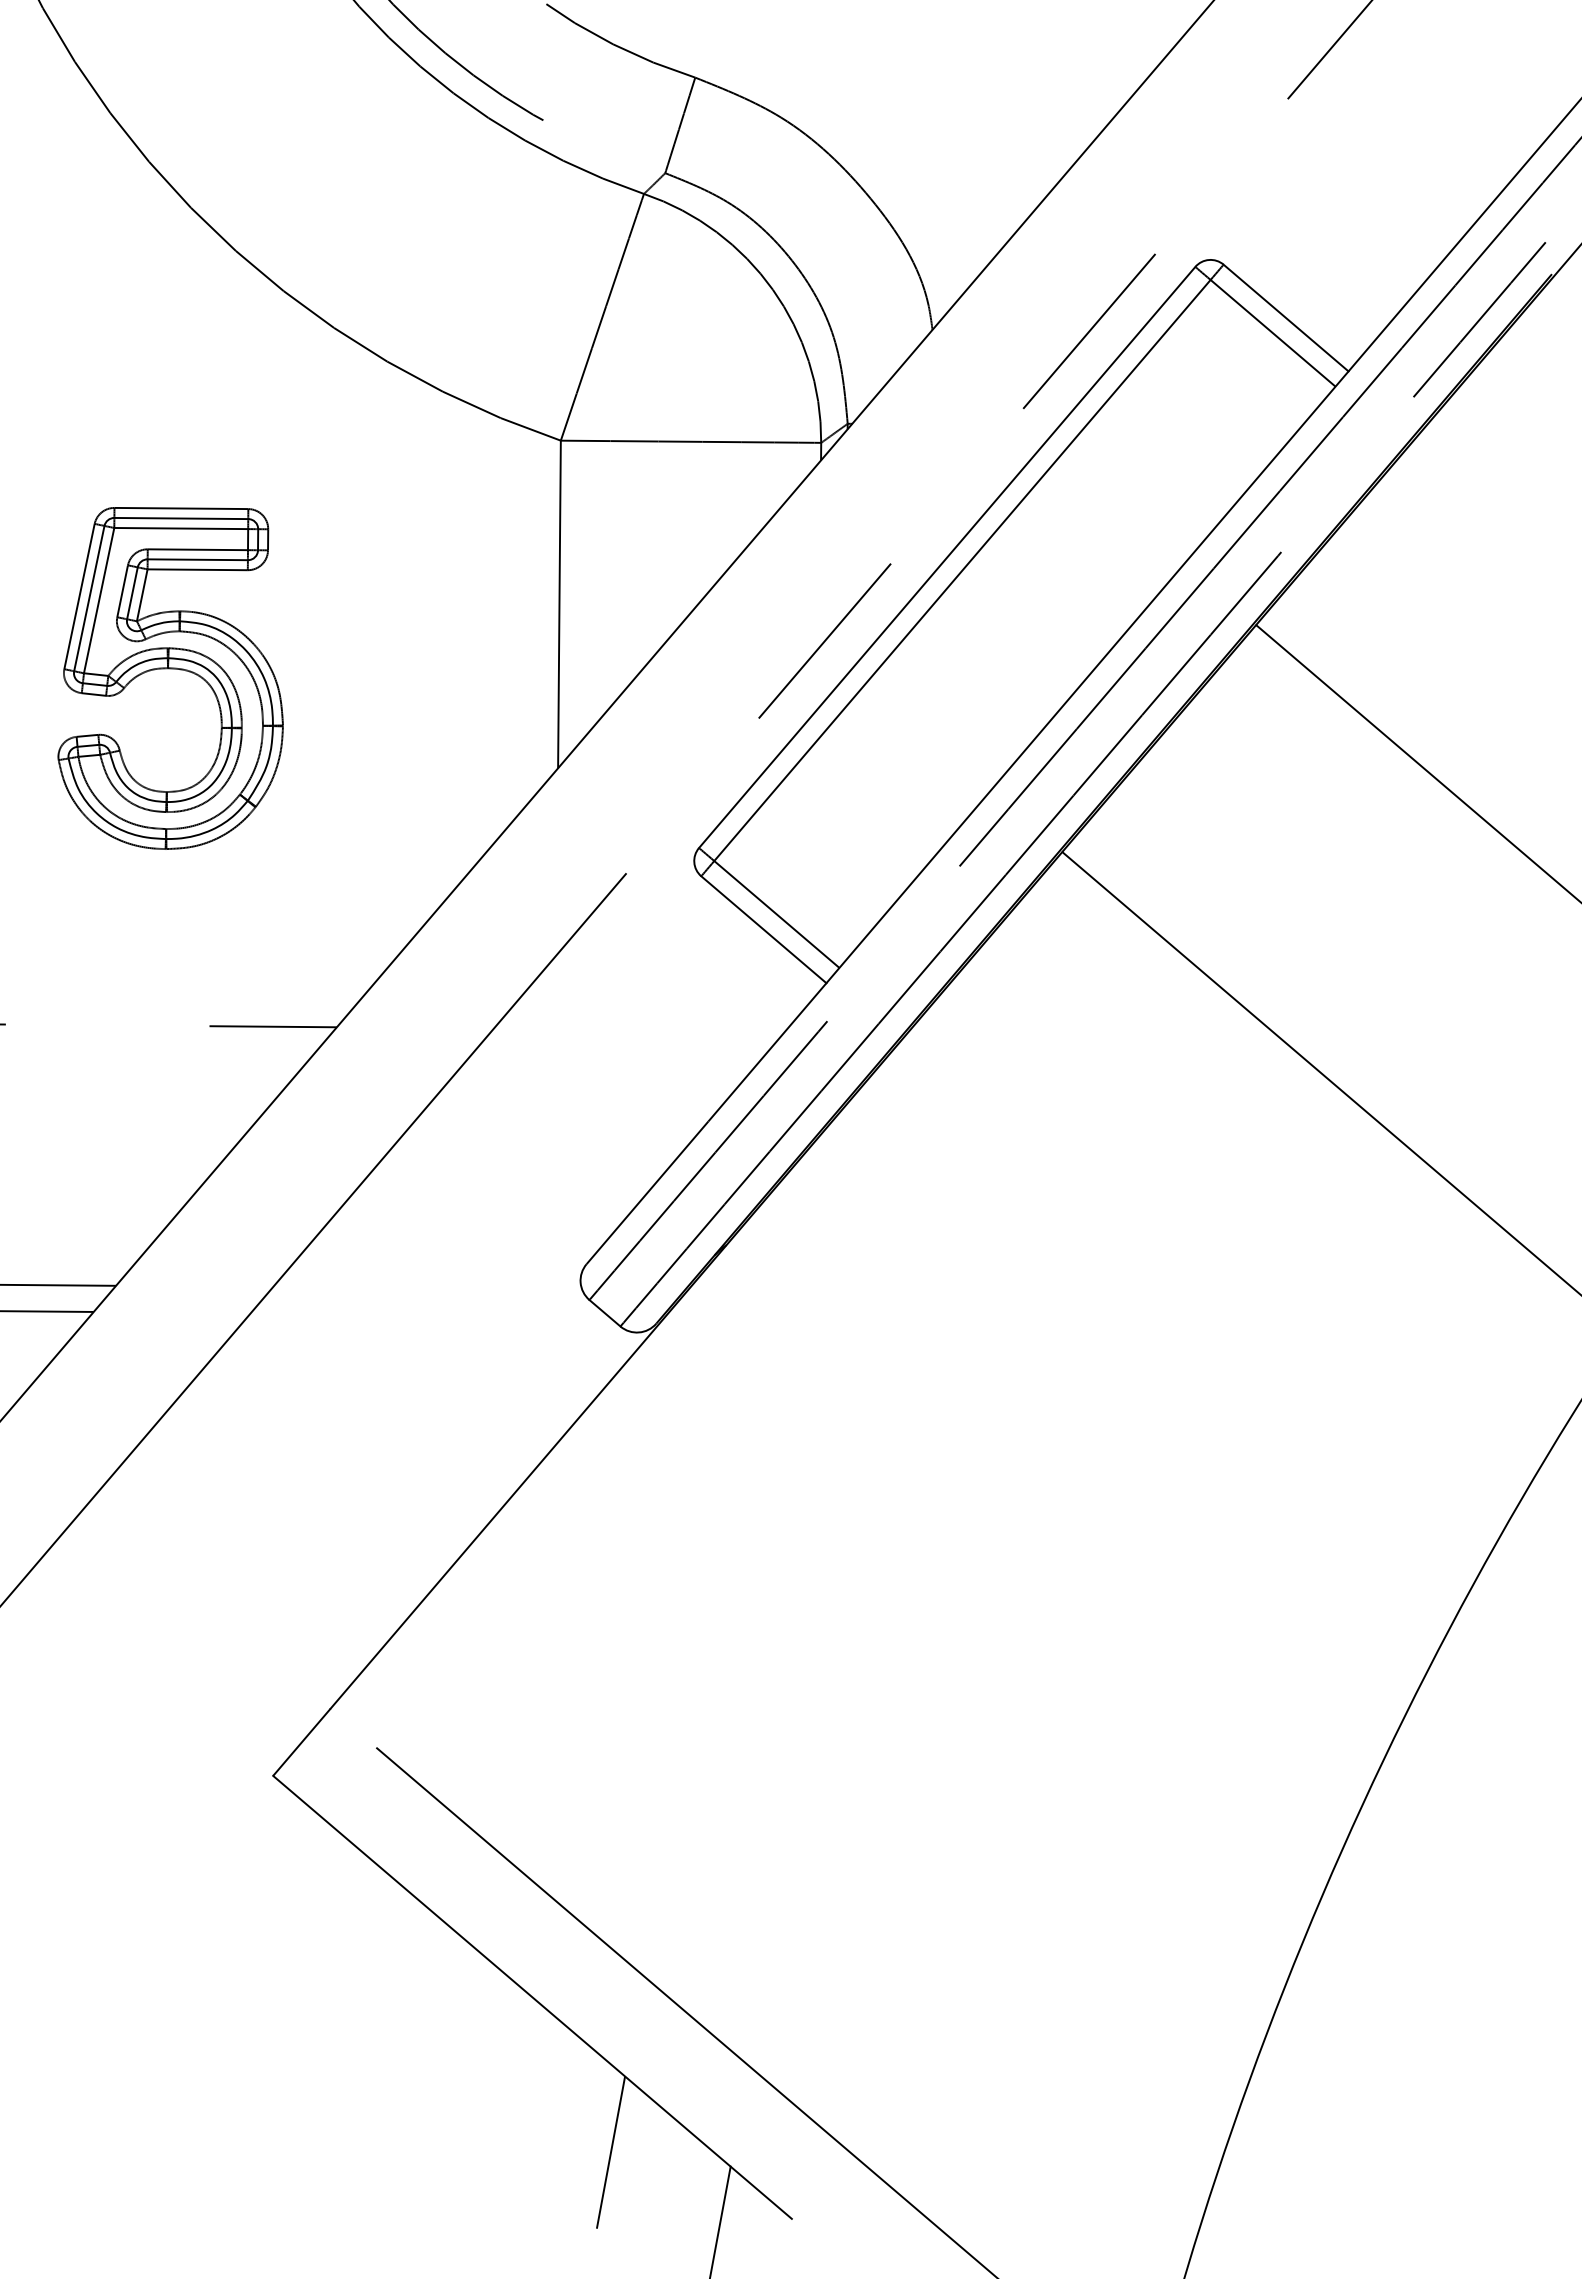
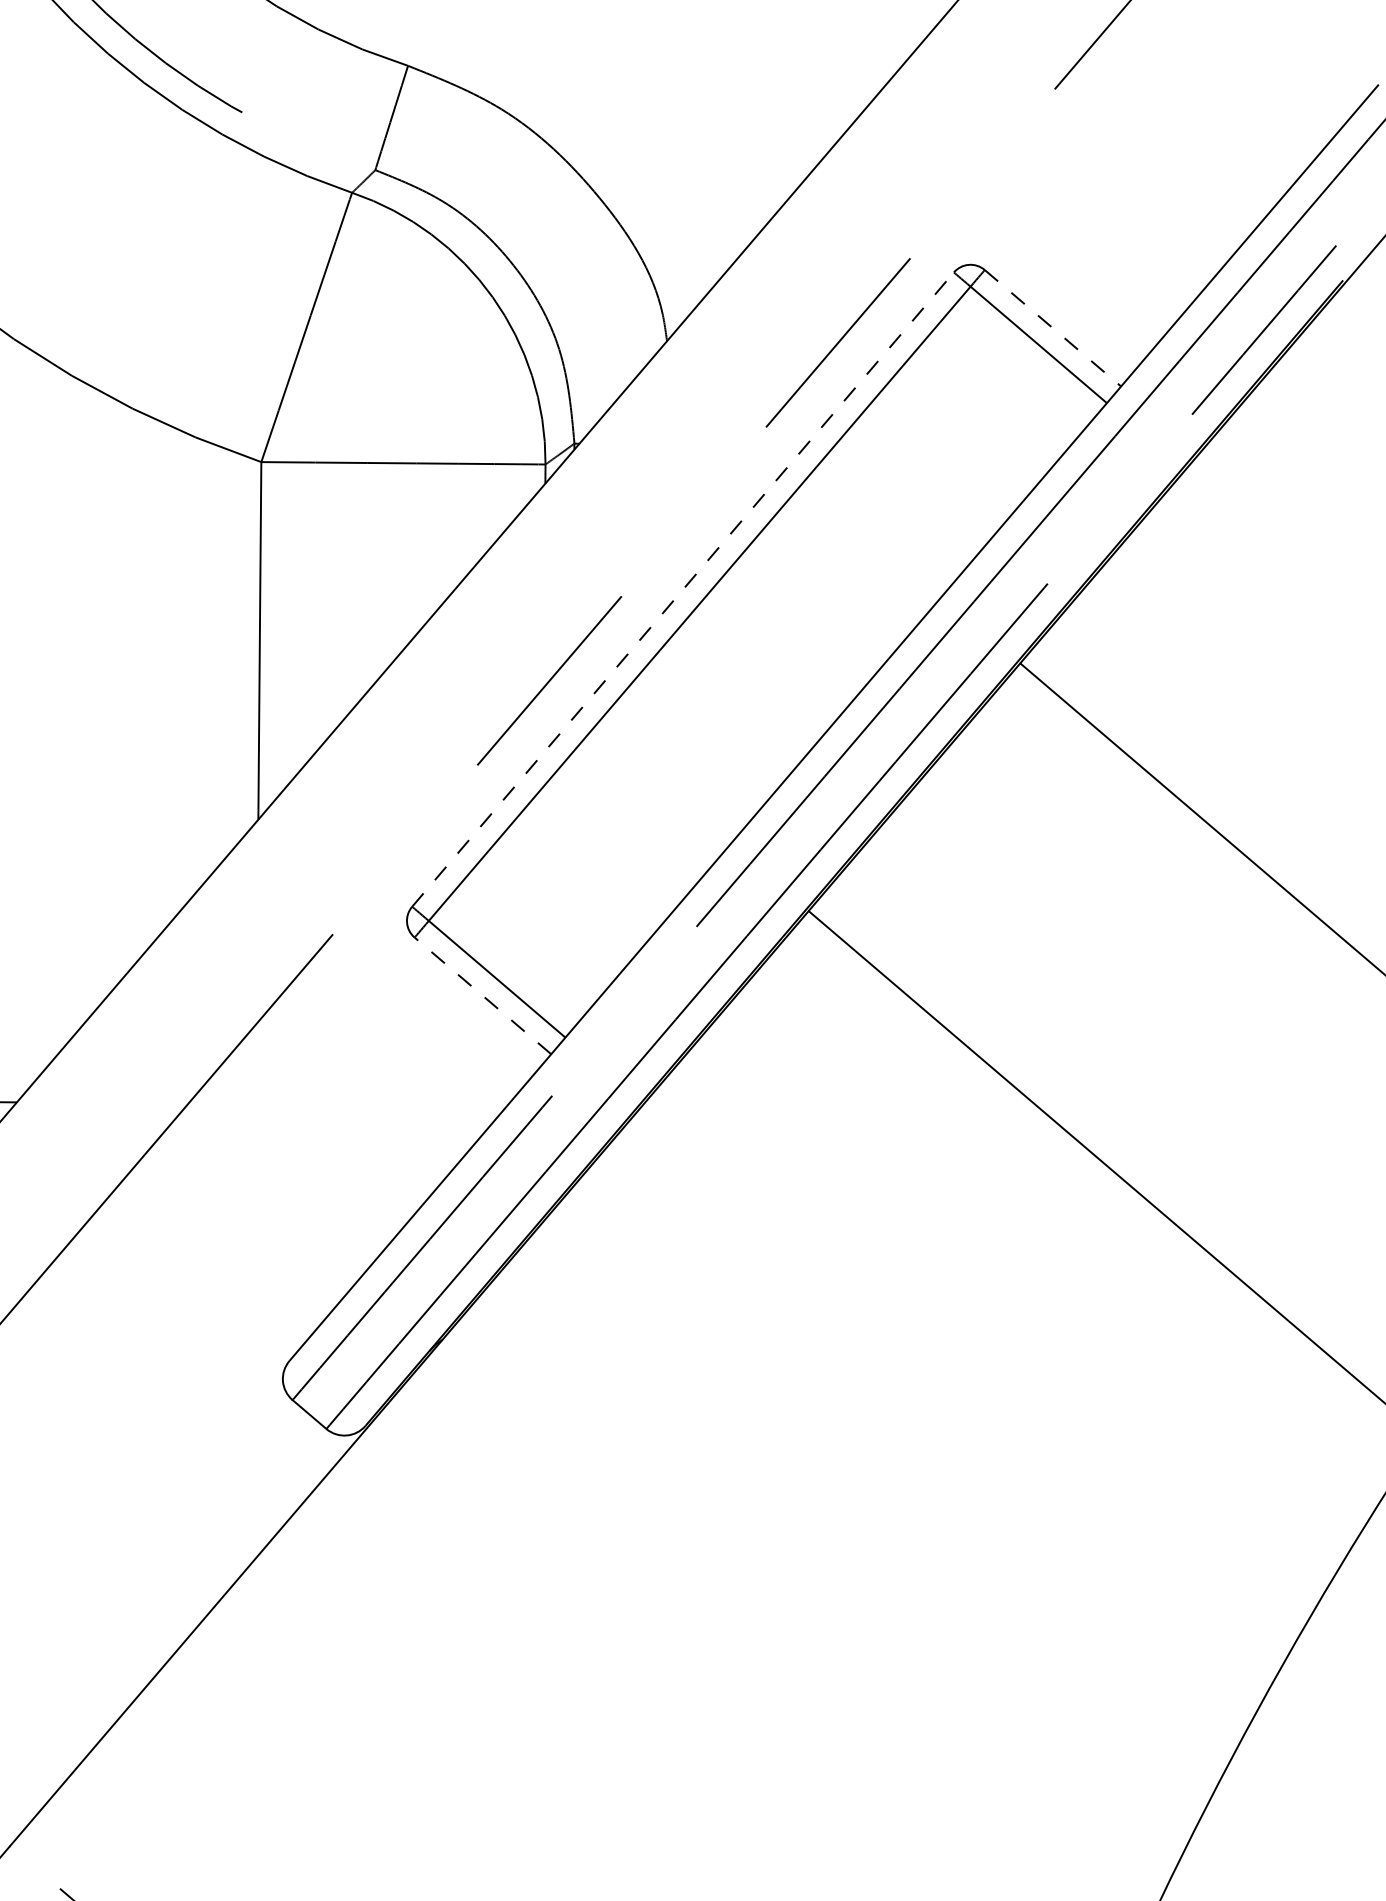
line: (1286, 318) -> (1053, 328), solid -> dashed
line: (947, 557) -> (683, 589), solid -> dashed
line: (763, 929) -> (482, 995), solid -> dashed

